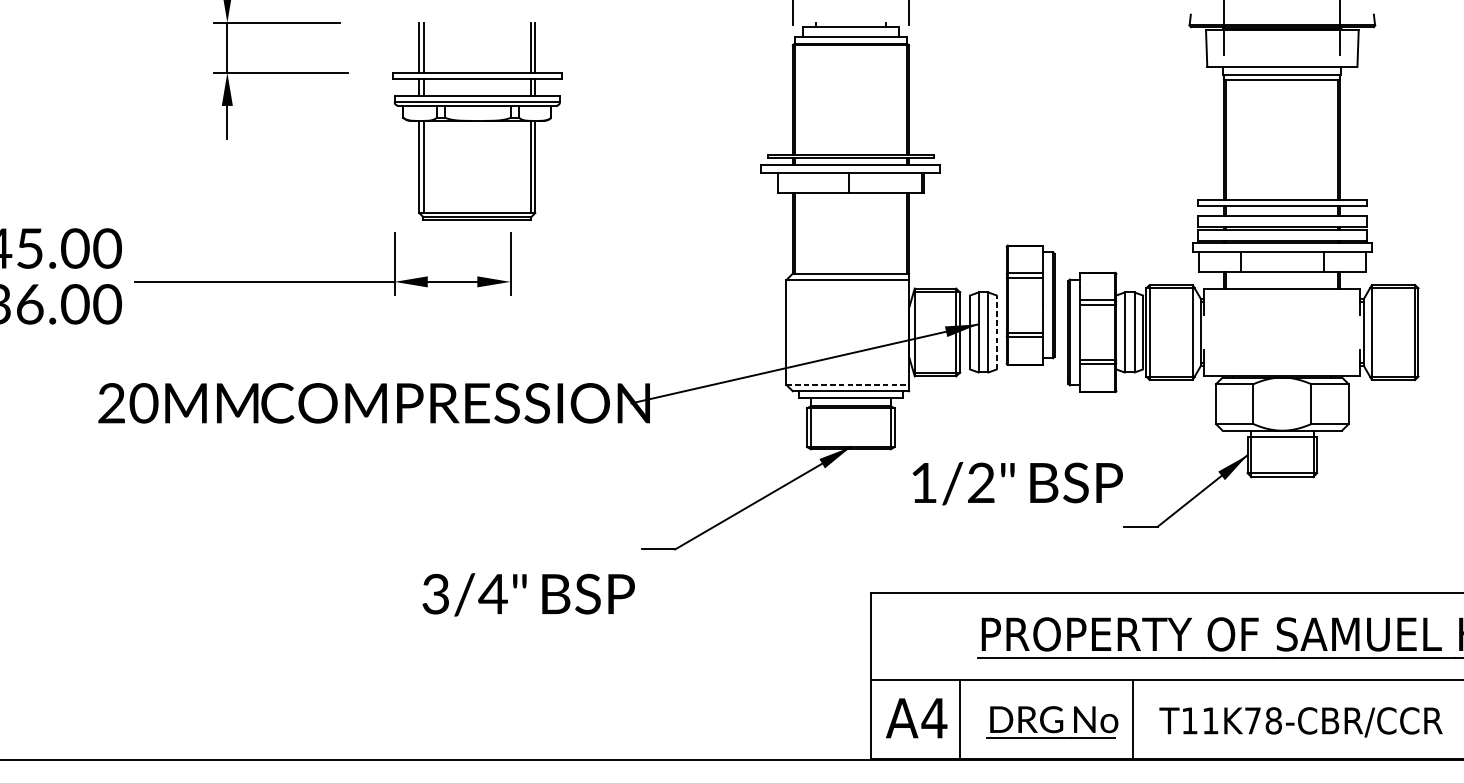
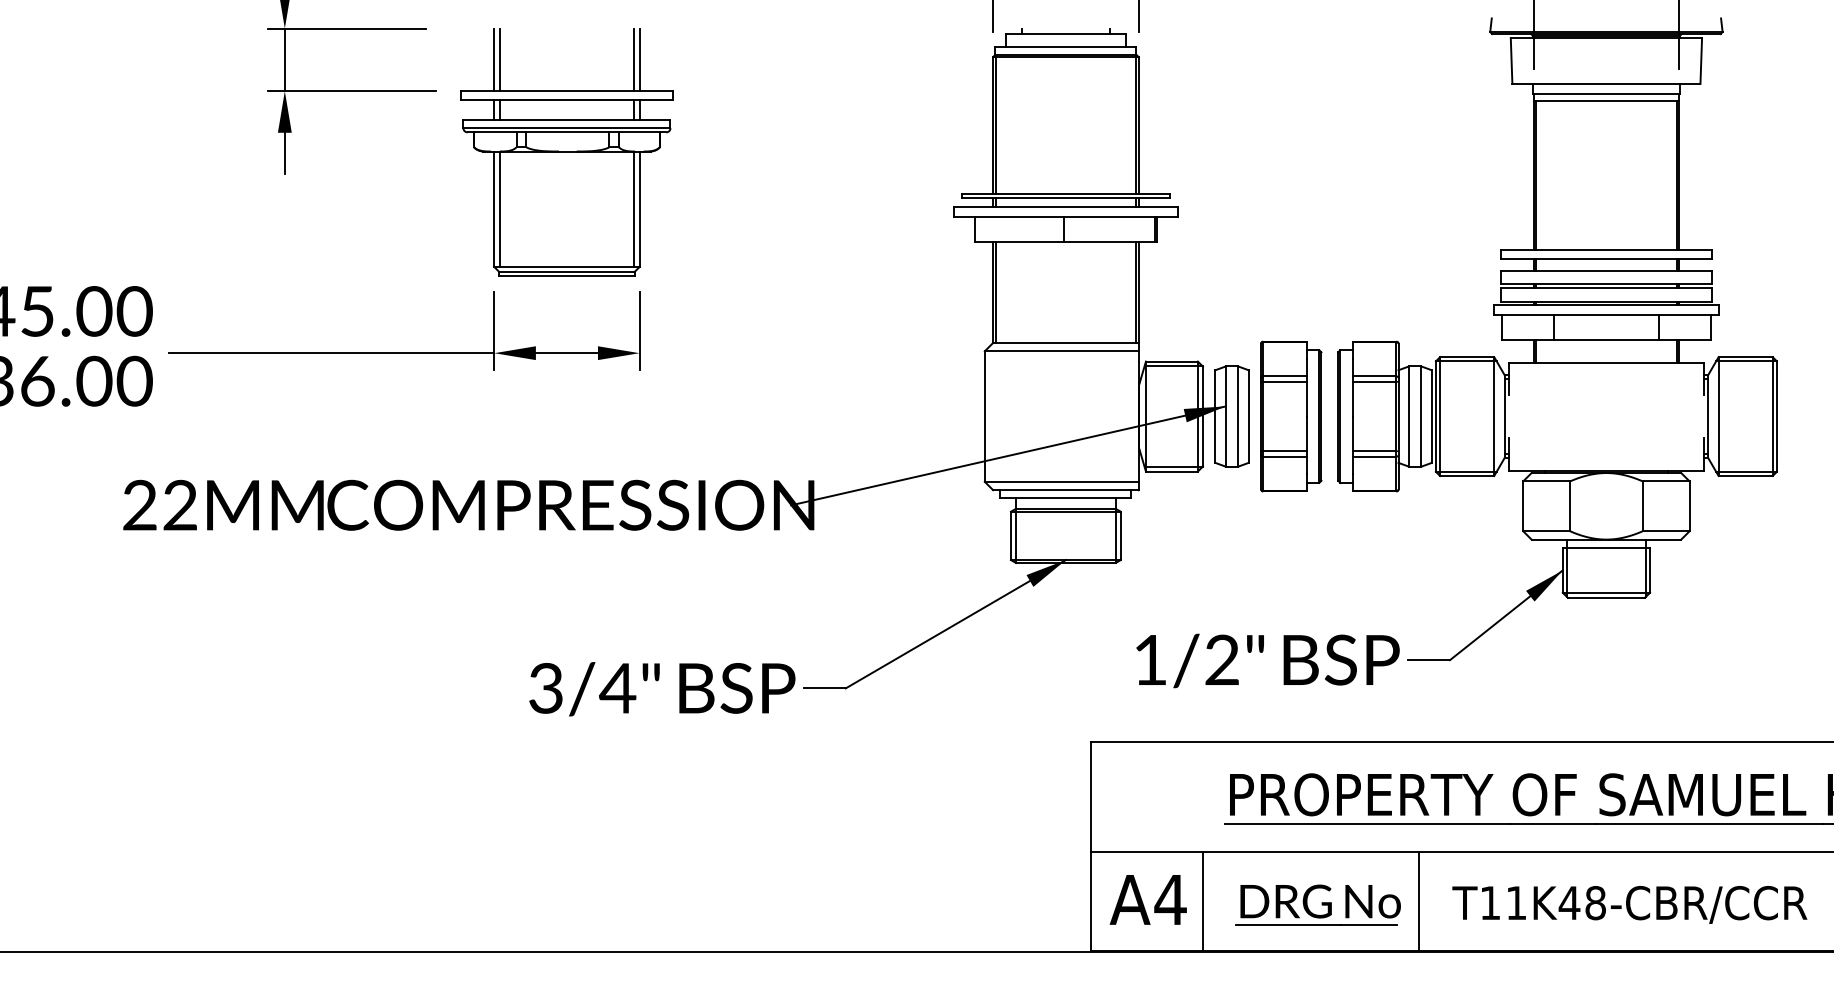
part: (476, 121) -> (566, 152), moved
part: (1030, 305) -> (1291, 416), moved
line: (996, 332) -> (1248, 416), dashed -> solid
line: (848, 384) -> (1062, 481), dashed -> solid
text: (144, 403) -> (180, 505), 20MM -> 22MM
text: (1017, 483) -> (1267, 660), moved
text: (528, 595) -> (662, 689), moved
text: (1252, 720) -> (1569, 902), T11K78-CBR/CCR -> T11K48-CBR/CCR

